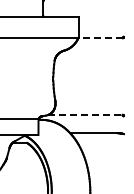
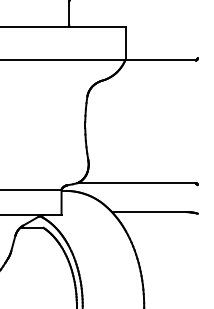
line: (100, 38) -> (160, 61), dashed -> solid
line: (85, 115) -> (136, 184), dashed -> solid

